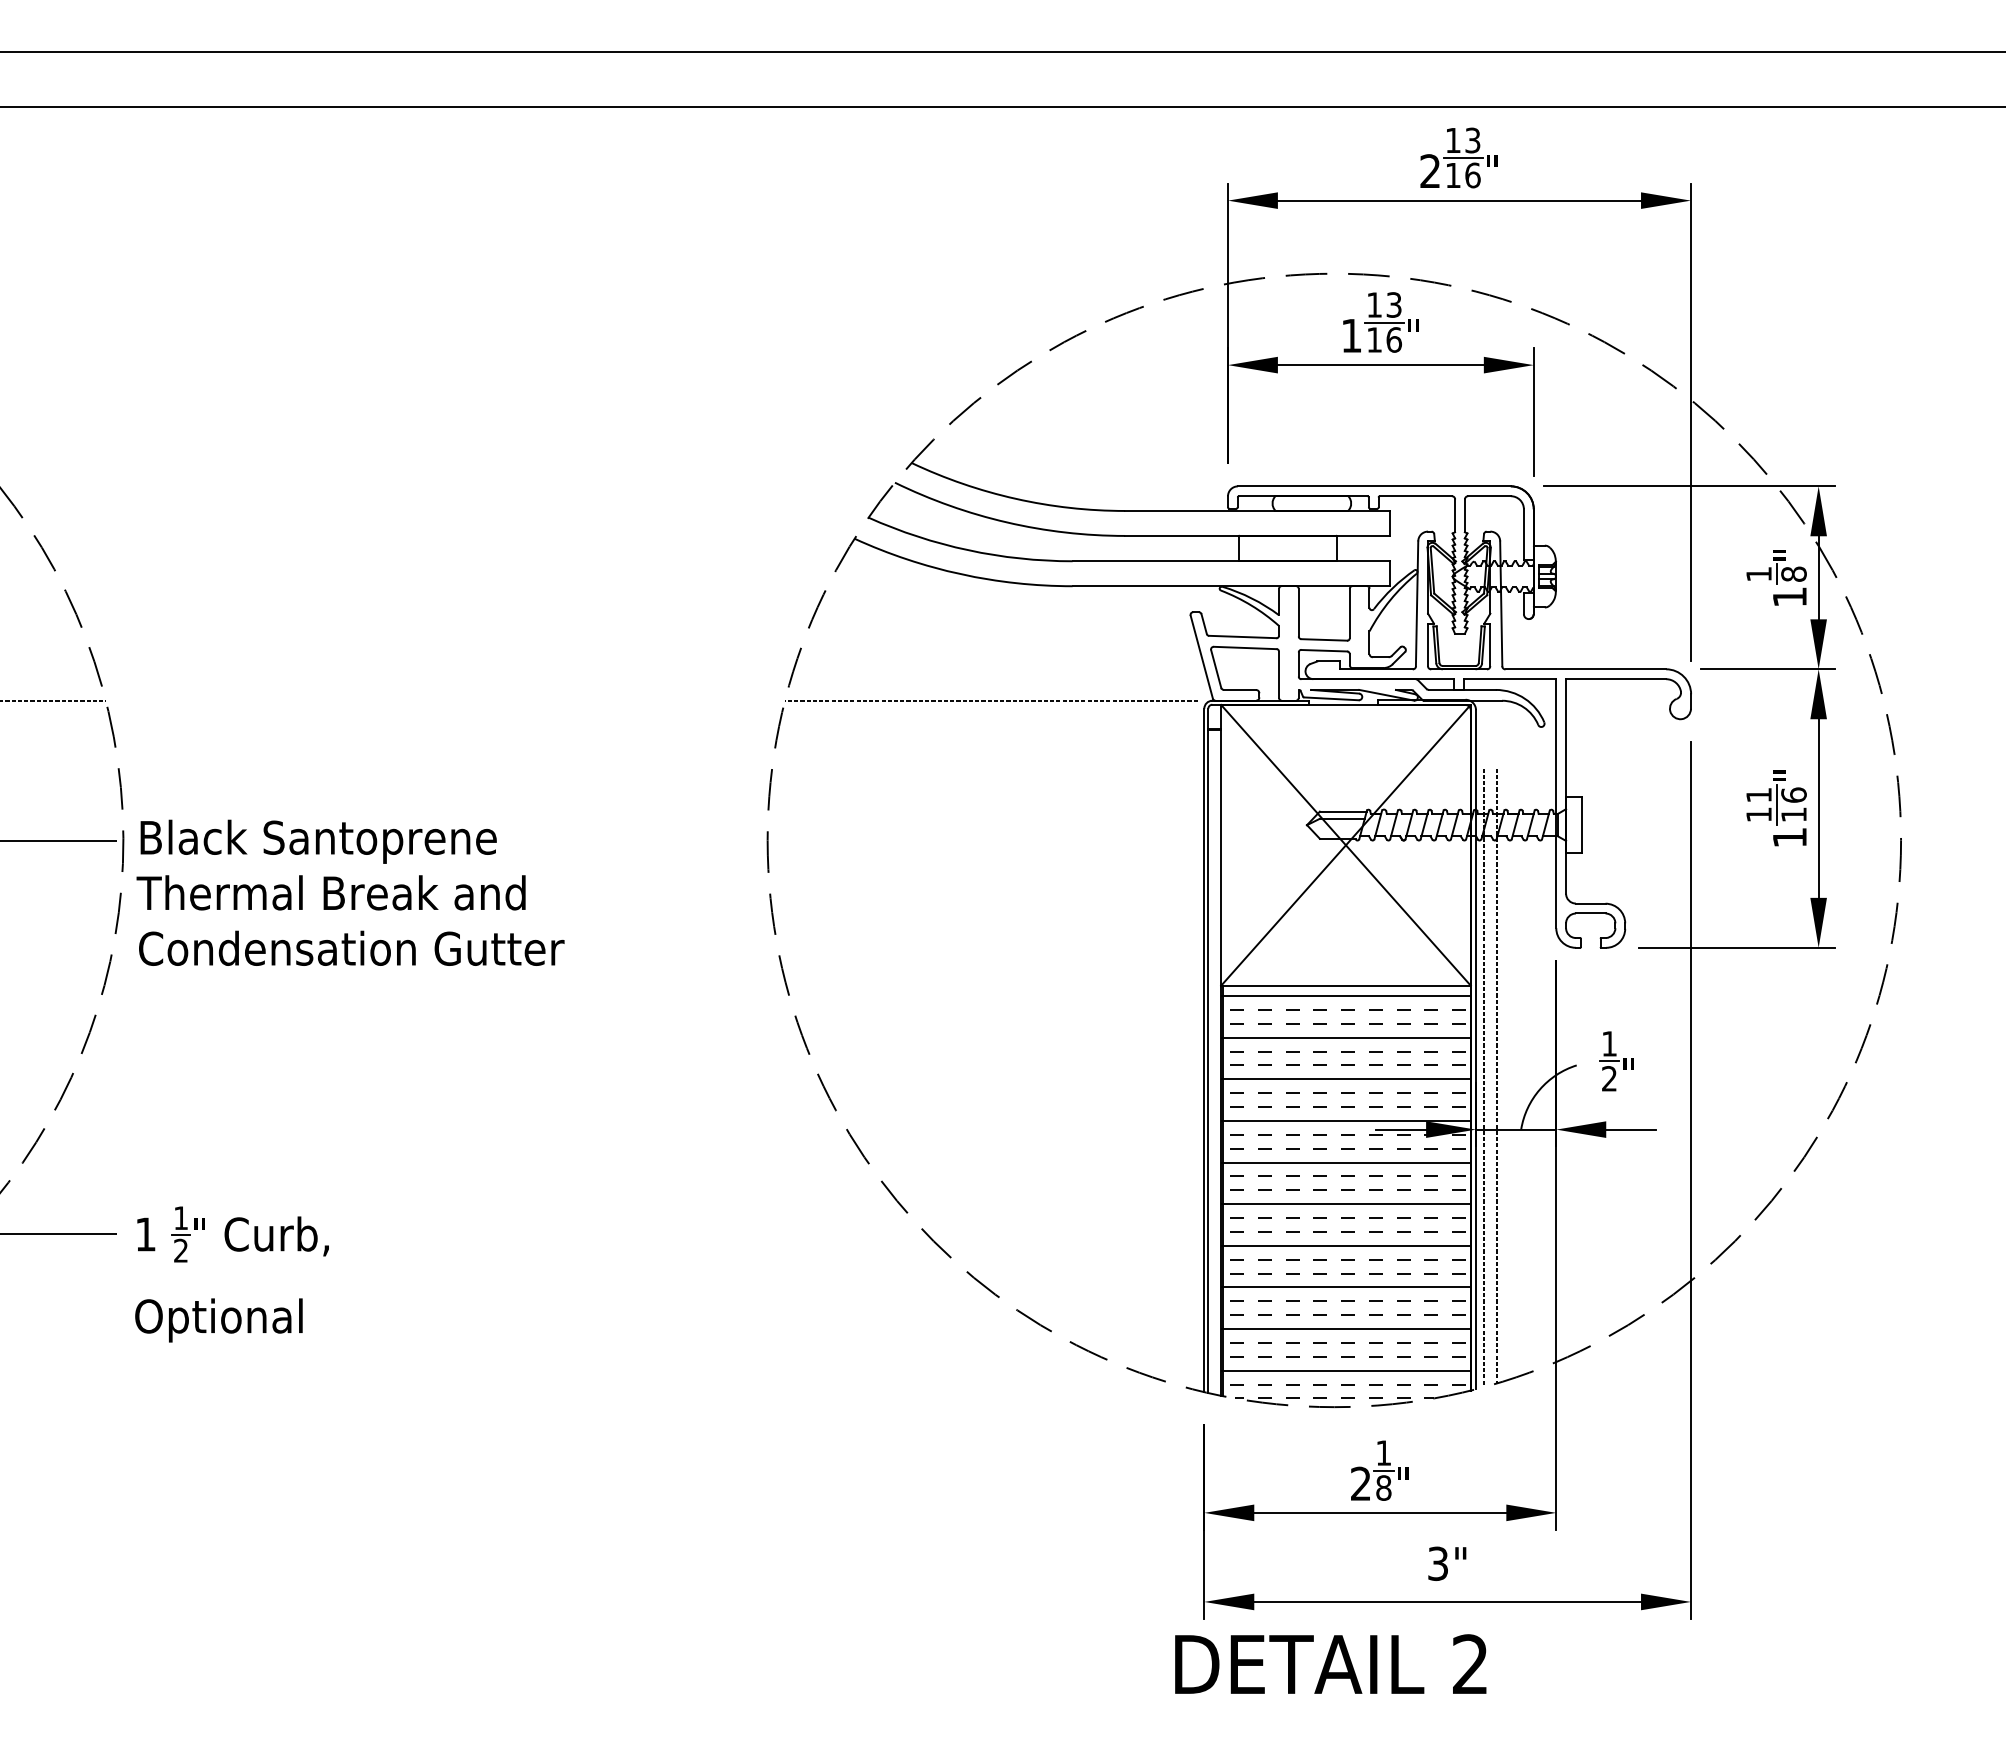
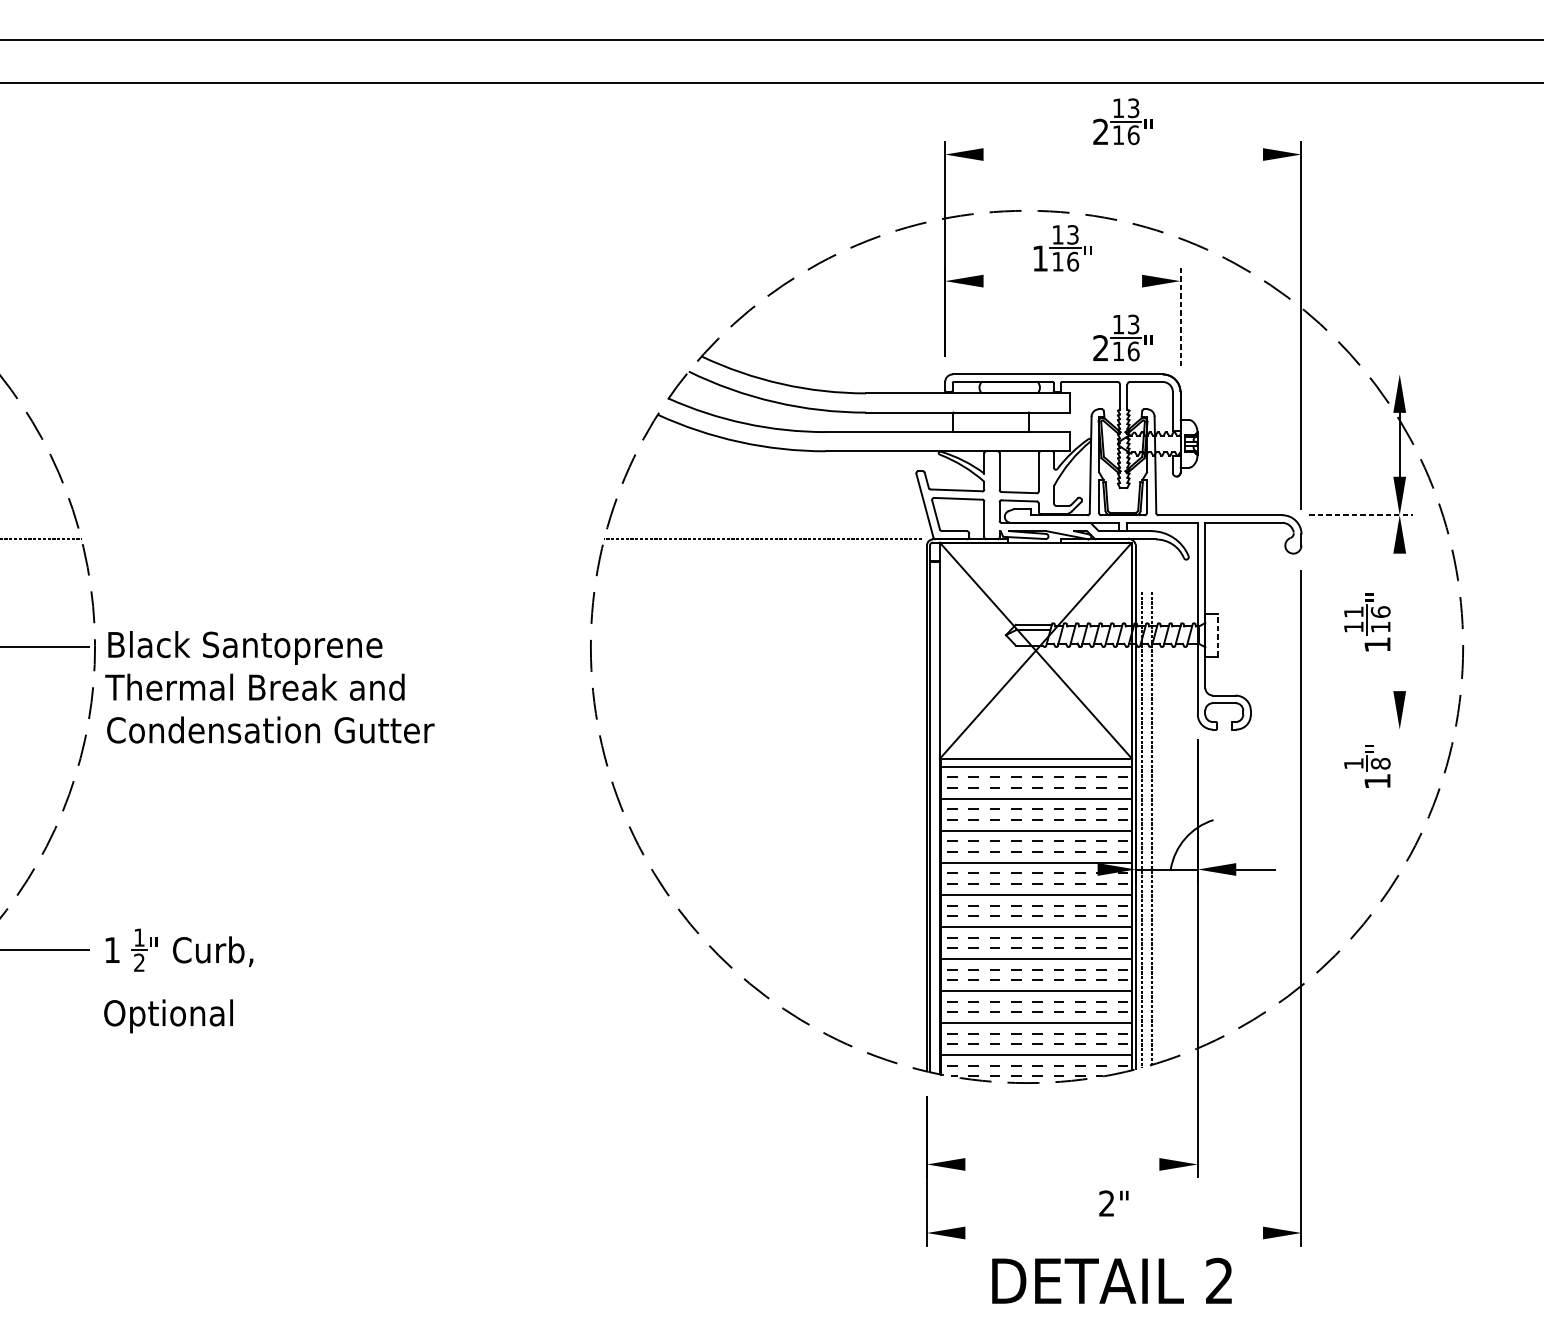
line: (1459, 200) -> (1123, 154), removed
line: (1380, 365) -> (1062, 281), removed
line: (1533, 412) -> (1180, 317), solid -> dashed
part: (1458, 438) -> (1122, 337), added
line: (1689, 486) -> (1300, 374), removed
part: (1776, 577) -> (1367, 766), moved
line: (1768, 669) -> (1361, 515), solid -> dashed
line: (1818, 808) -> (1399, 622), removed
line: (1582, 825) -> (1217, 635), solid -> dashed
line: (1736, 947) -> (1336, 729), removed
part: (1616, 1061) -> (1244, 817), removed
line: (1401, 1129) -> (1078, 869), removed
part: (1379, 1470) -> (1061, 1131), removed
line: (1380, 1512) -> (1062, 1164), removed
text: (1437, 1563) -> (1106, 1203), 3" -> 2"
line: (1447, 1601) -> (1114, 1232), removed
text: (1330, 1663) -> (1111, 1280), moved

